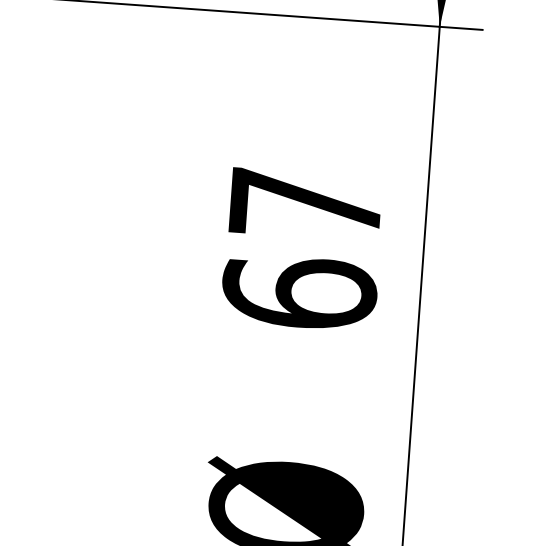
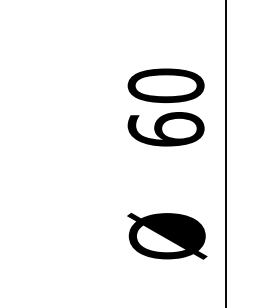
text: (304, 204) -> (165, 85), 67 -> 60

